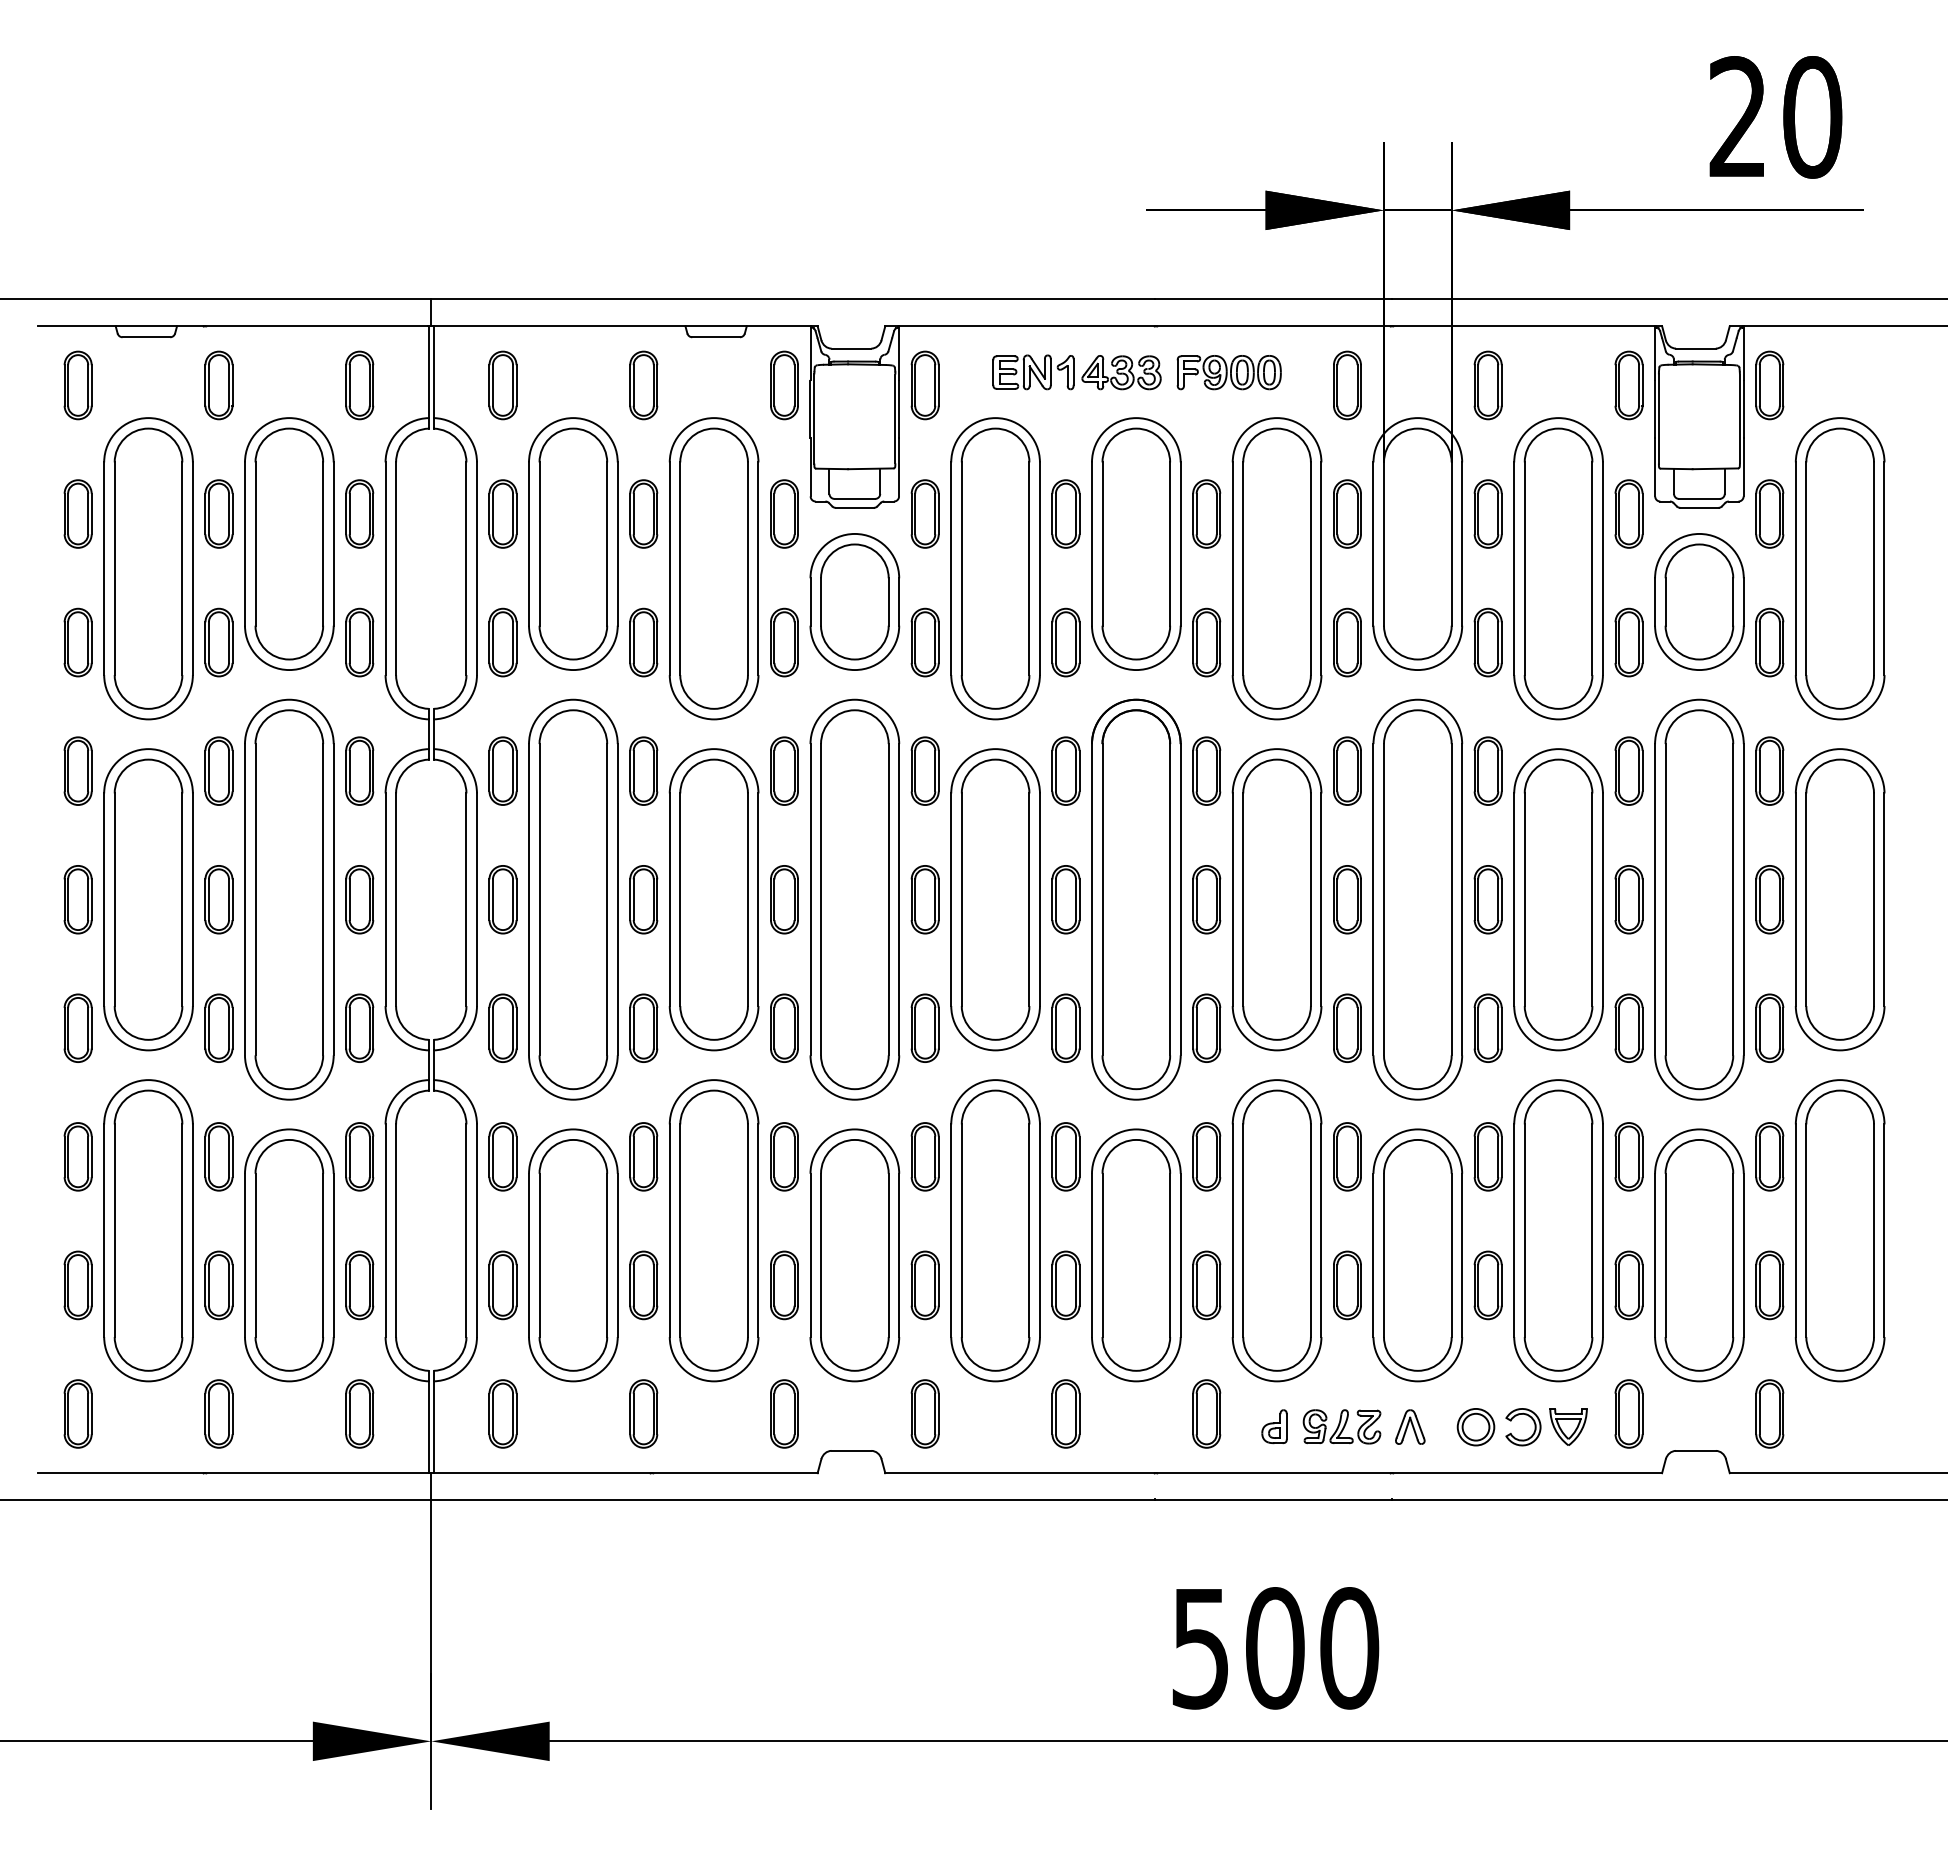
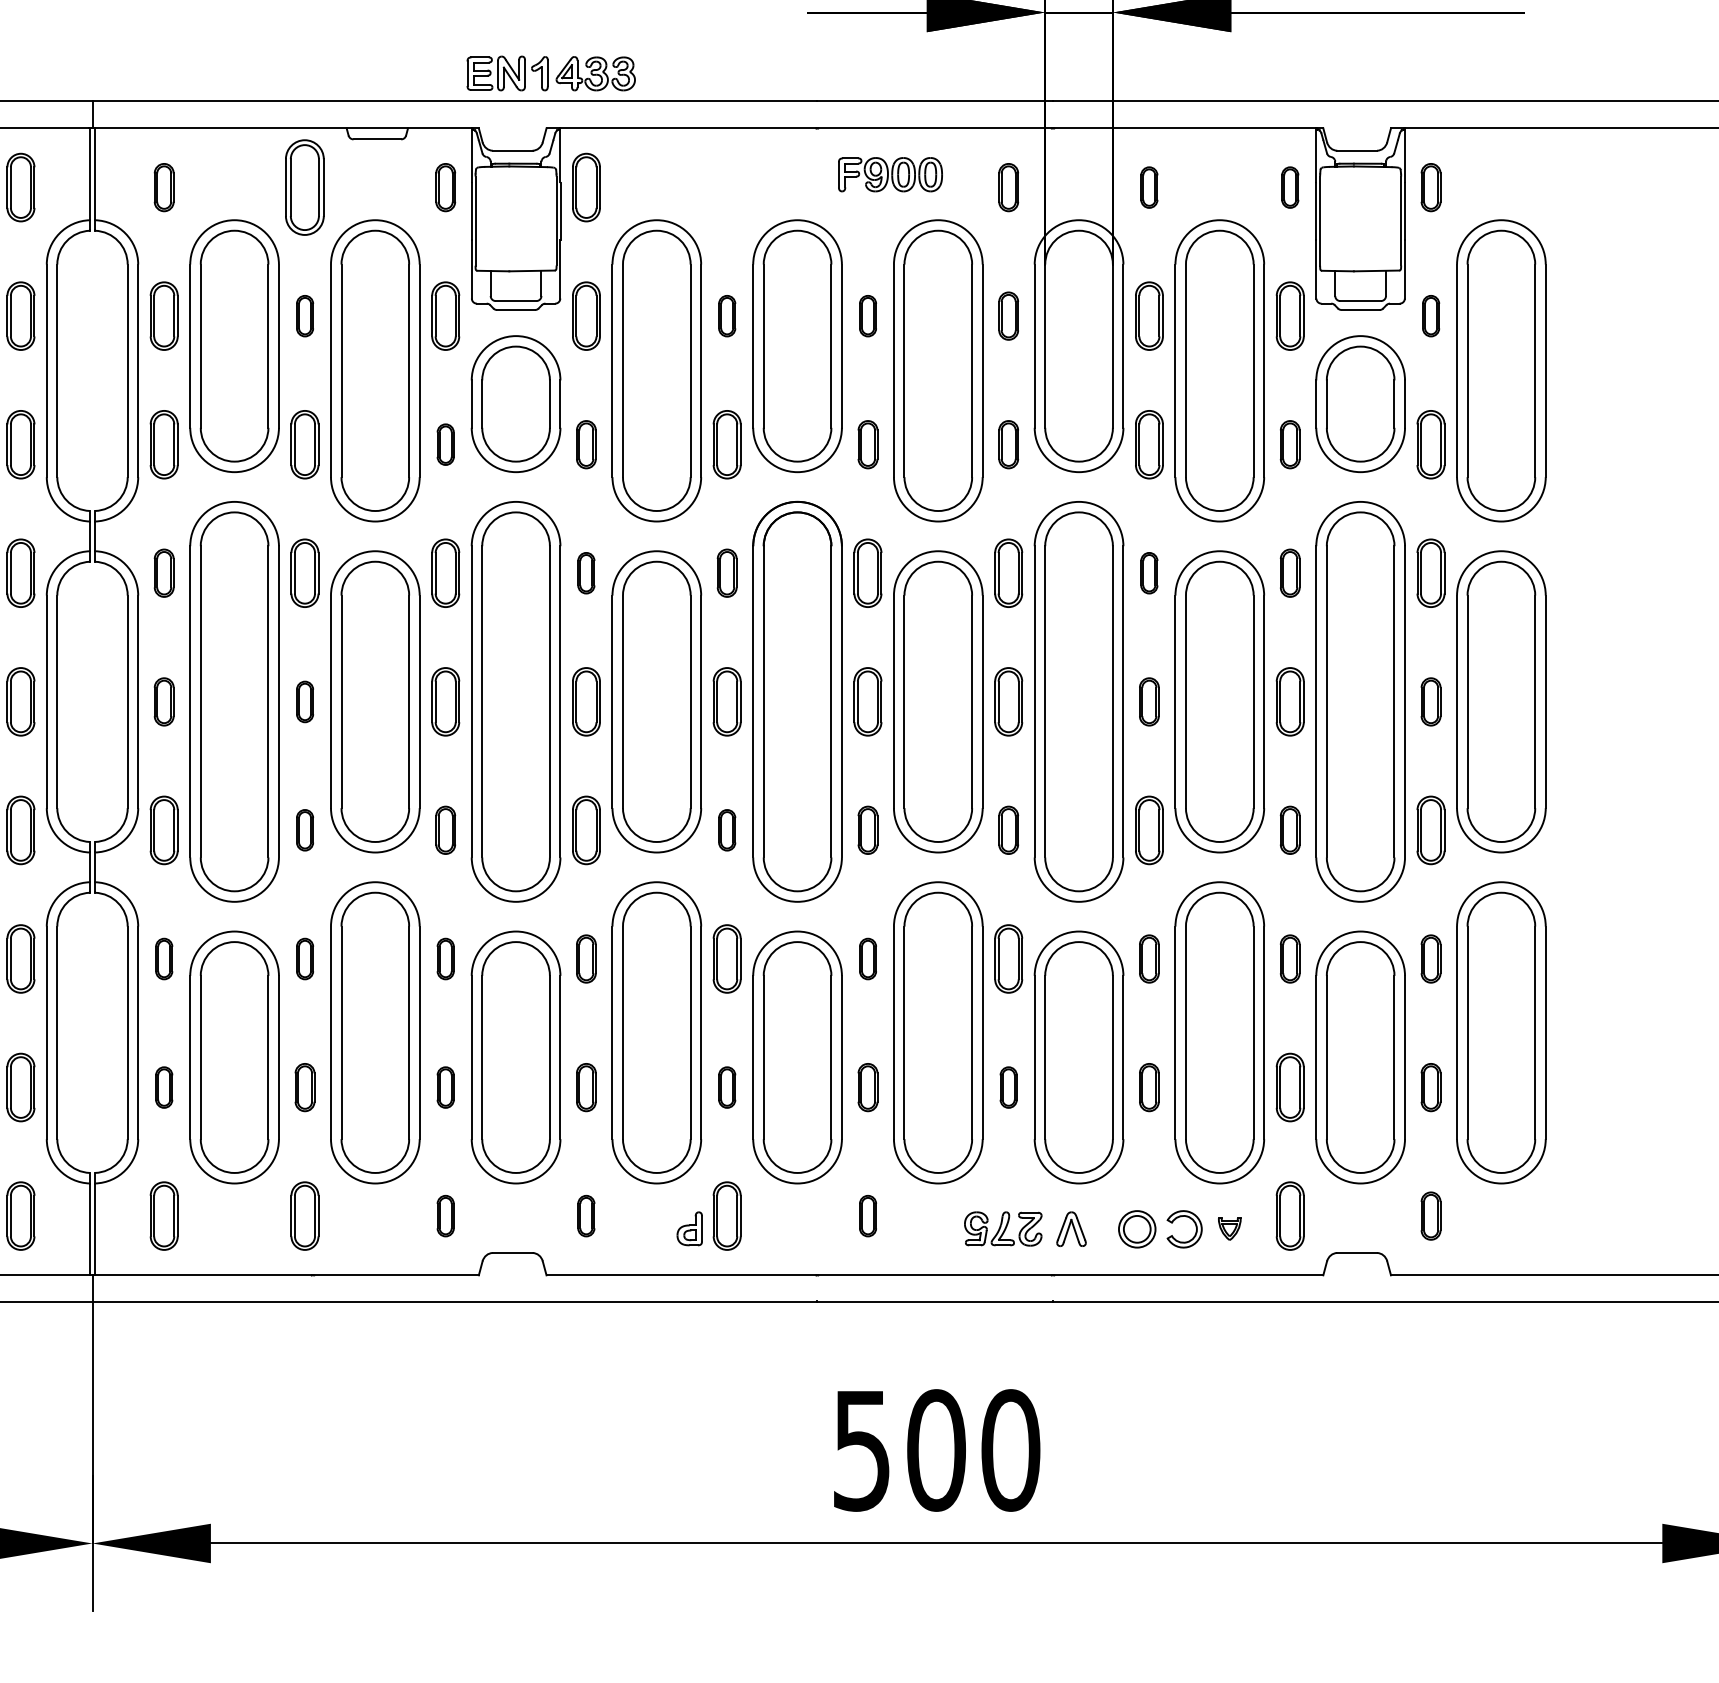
part: (1076, 372) -> (550, 73), moved
part: (502, 385) -> (163, 187), size x0.7
part: (643, 385) -> (304, 187), size x1.4
part: (784, 385) -> (445, 187), size x0.7
part: (1347, 385) -> (1008, 187), size x0.7
part: (1487, 385) -> (1148, 187), size x0.6
part: (1628, 385) -> (1289, 187), size x0.6
part: (1769, 385) -> (1430, 187), size x0.7
part: (643, 513) -> (304, 315), size x0.6
part: (1065, 513) -> (726, 315), size x0.6
part: (1206, 513) -> (867, 315), size x0.6
part: (1347, 513) -> (1008, 315), size x0.7
part: (1769, 513) -> (1430, 315), size x0.6
part: (784, 642) -> (445, 444), size x0.6
part: (924, 642) -> (585, 444), size x0.7
part: (1206, 642) -> (867, 444), size x0.7
part: (1347, 642) -> (1008, 444), size x0.7
part: (1628, 642) -> (1289, 444), size x0.7
part: (502, 770) -> (163, 572), size x0.7
part: (924, 770) -> (585, 572), size x0.6
part: (1065, 770) -> (726, 572), size x0.7
part: (1487, 770) -> (1148, 572), size x0.6
part: (1628, 770) -> (1289, 572), size x0.7
part: (502, 899) -> (163, 701), size x0.7
part: (643, 899) -> (304, 701), size x0.6
part: (1487, 899) -> (1148, 701), size x0.7
part: (1769, 899) -> (1430, 701), size x0.7
part: (643, 1027) -> (304, 829), size x0.6
part: (784, 1027) -> (445, 829), size x0.7
part: (1065, 1027) -> (726, 829), size x0.6
part: (1206, 1027) -> (867, 829), size x0.7
part: (1347, 1027) -> (1008, 829), size x0.7
part: (1628, 1027) -> (1289, 829), size x0.7
part: (502, 1156) -> (163, 958), size x0.6
part: (643, 1156) -> (304, 958), size x0.6
part: (784, 1156) -> (445, 958), size x0.6
part: (924, 1156) -> (585, 958), size x0.7
part: (1206, 1156) -> (867, 958), size x0.6
part: (1487, 1156) -> (1148, 958), size x0.7
part: (1628, 1156) -> (1289, 958), size x0.7
part: (1769, 1156) -> (1430, 958), size x0.7
part: (502, 1285) -> (163, 1087), size x0.6
part: (643, 1285) -> (304, 1087), size x0.7
part: (784, 1285) -> (445, 1087), size x0.6
part: (924, 1285) -> (585, 1087), size x0.7
part: (1065, 1285) -> (726, 1087), size x0.6
part: (1206, 1285) -> (867, 1087), size x0.7
part: (1347, 1285) -> (1008, 1087), size x0.6
part: (1487, 1285) -> (1148, 1087), size x0.7
part: (1769, 1285) -> (1430, 1087), size x0.7
part: (784, 1413) -> (445, 1215), size x0.6
part: (924, 1413) -> (585, 1215), size x0.6
part: (1206, 1413) -> (867, 1215), size x0.6
part: (1769, 1413) -> (1430, 1215), size x0.7
part: (1274, 1426) -> (689, 1228), moved
part: (1568, 1426) -> (1229, 1228), size x0.6

